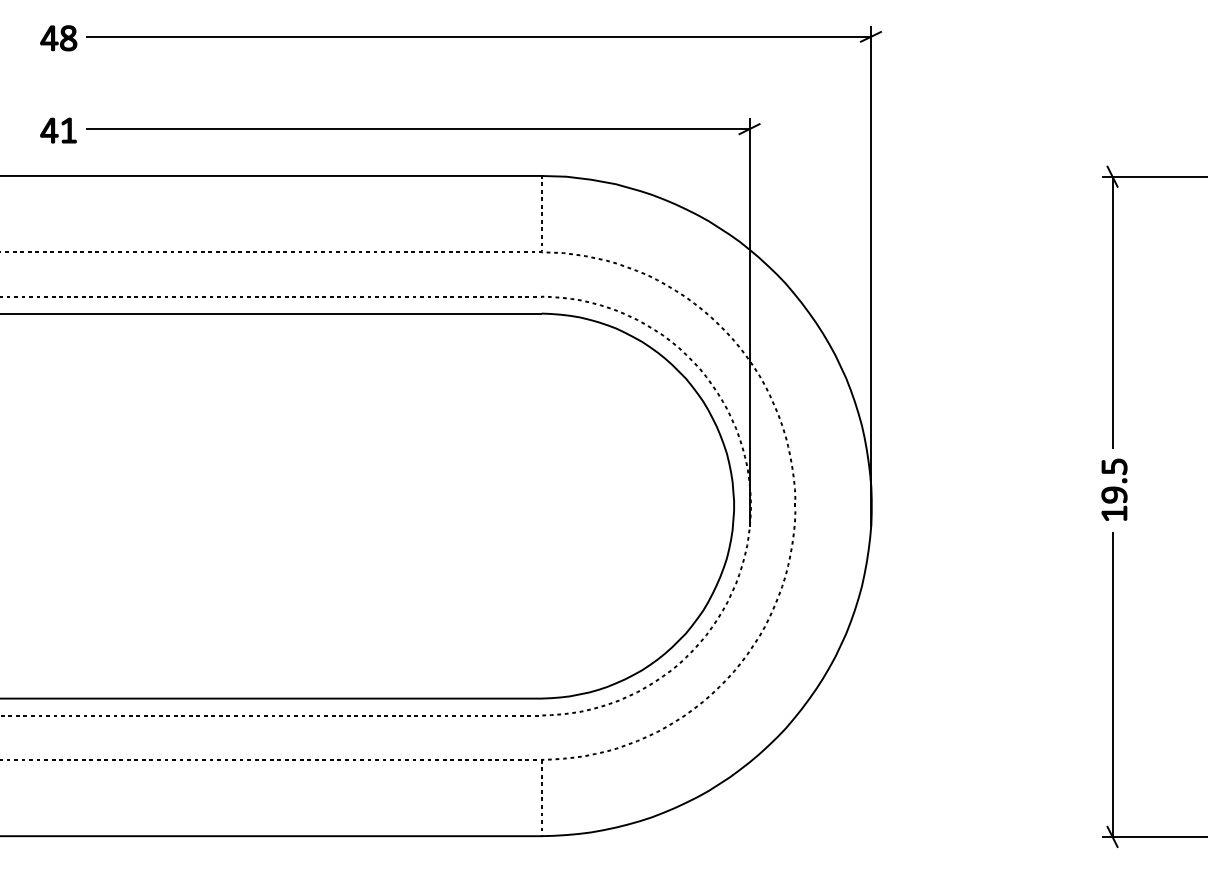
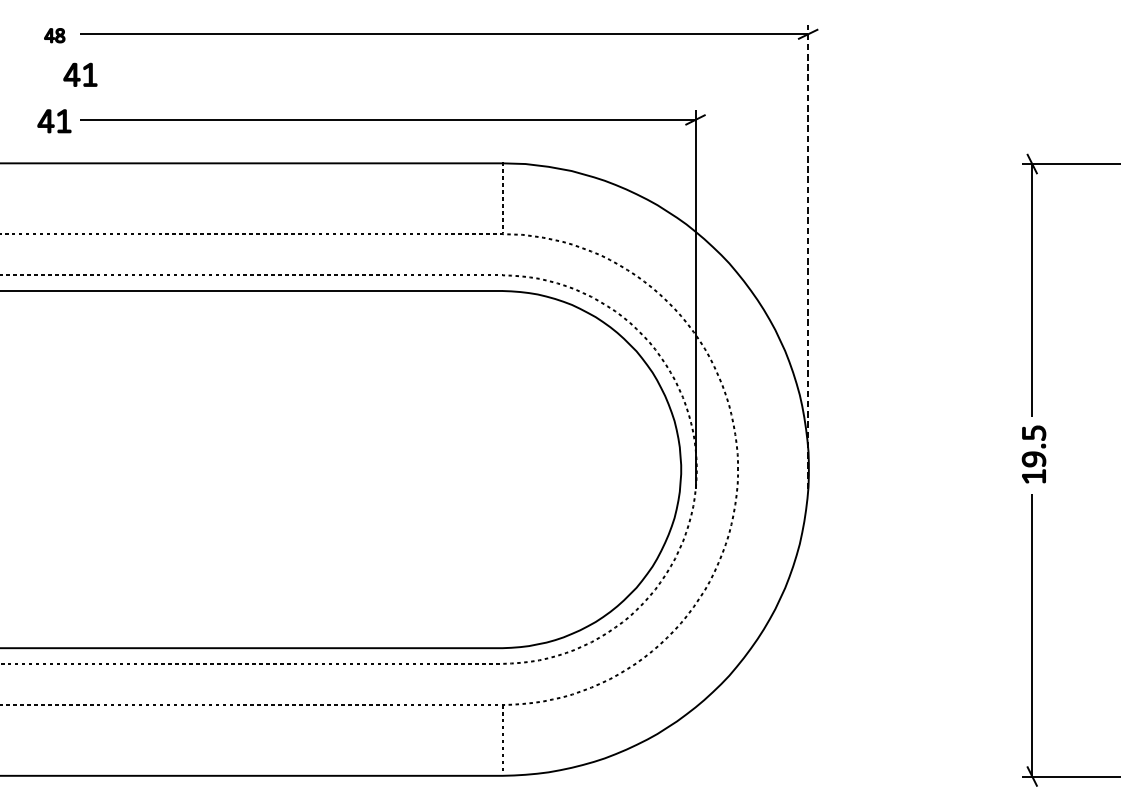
part: (58, 38) -> (54, 35), size x0.6
part: (86, 80) -> (80, 74), added
line: (870, 276) -> (807, 256), solid -> dashed

